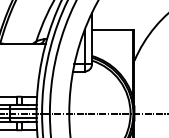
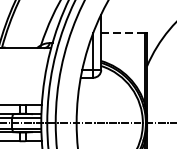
line: (112, 30) -> (123, 33), solid -> dashed

